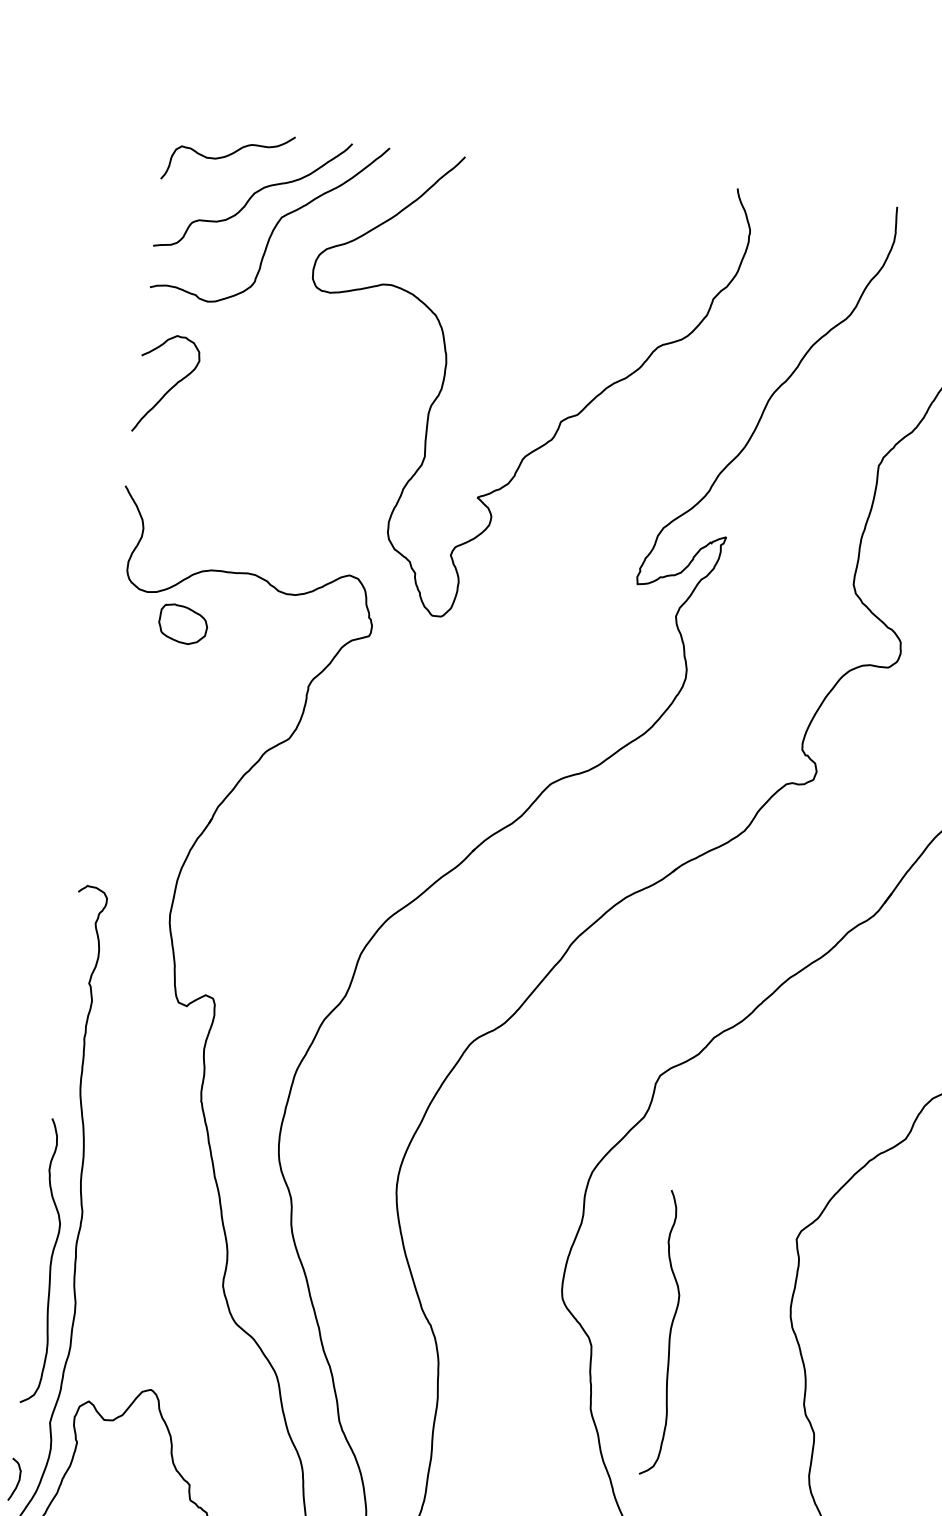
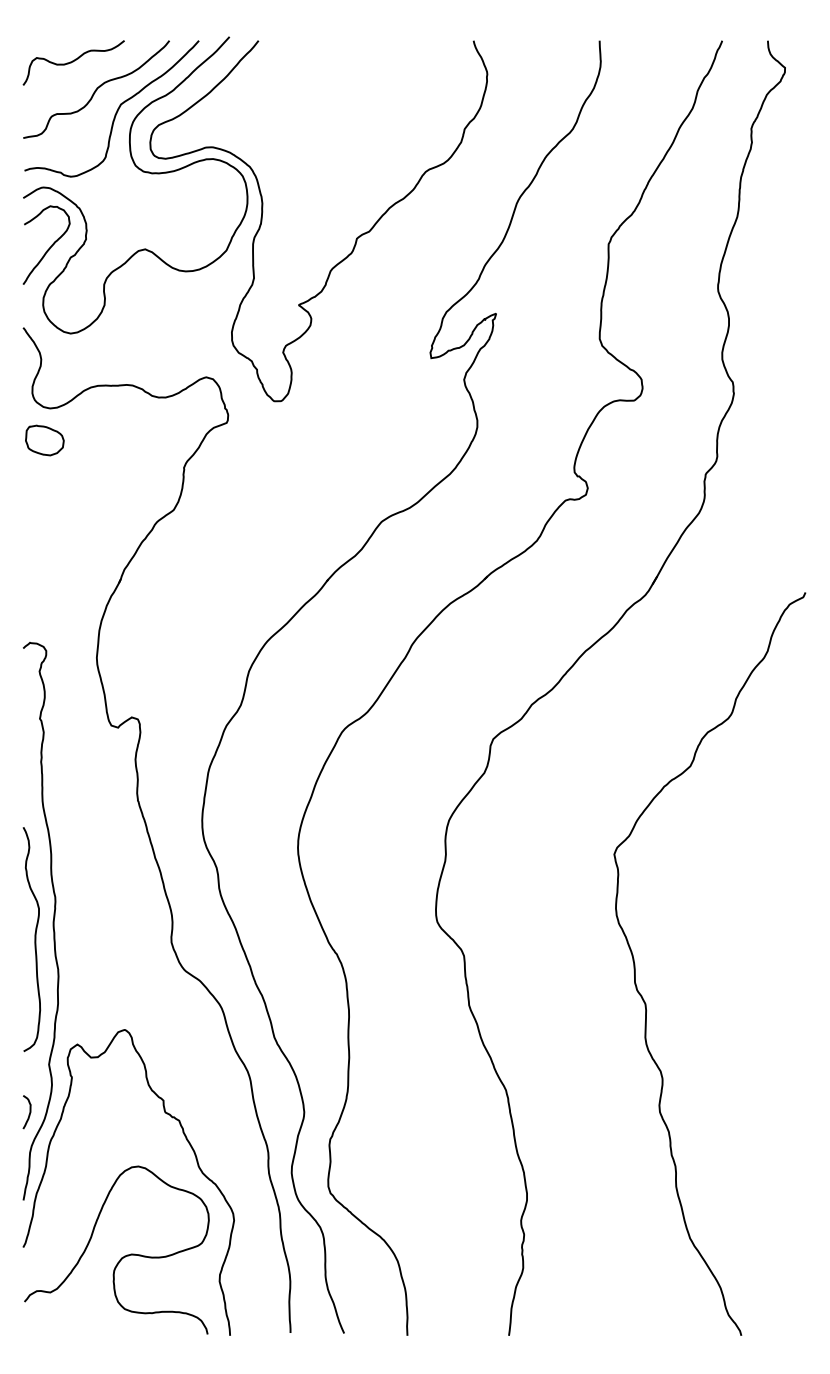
curve: (299, 306) -> (142, 172), added
part: (182, 624) -> (44, 440), moved
curve: (669, 1333) -> (523, 939), removed

